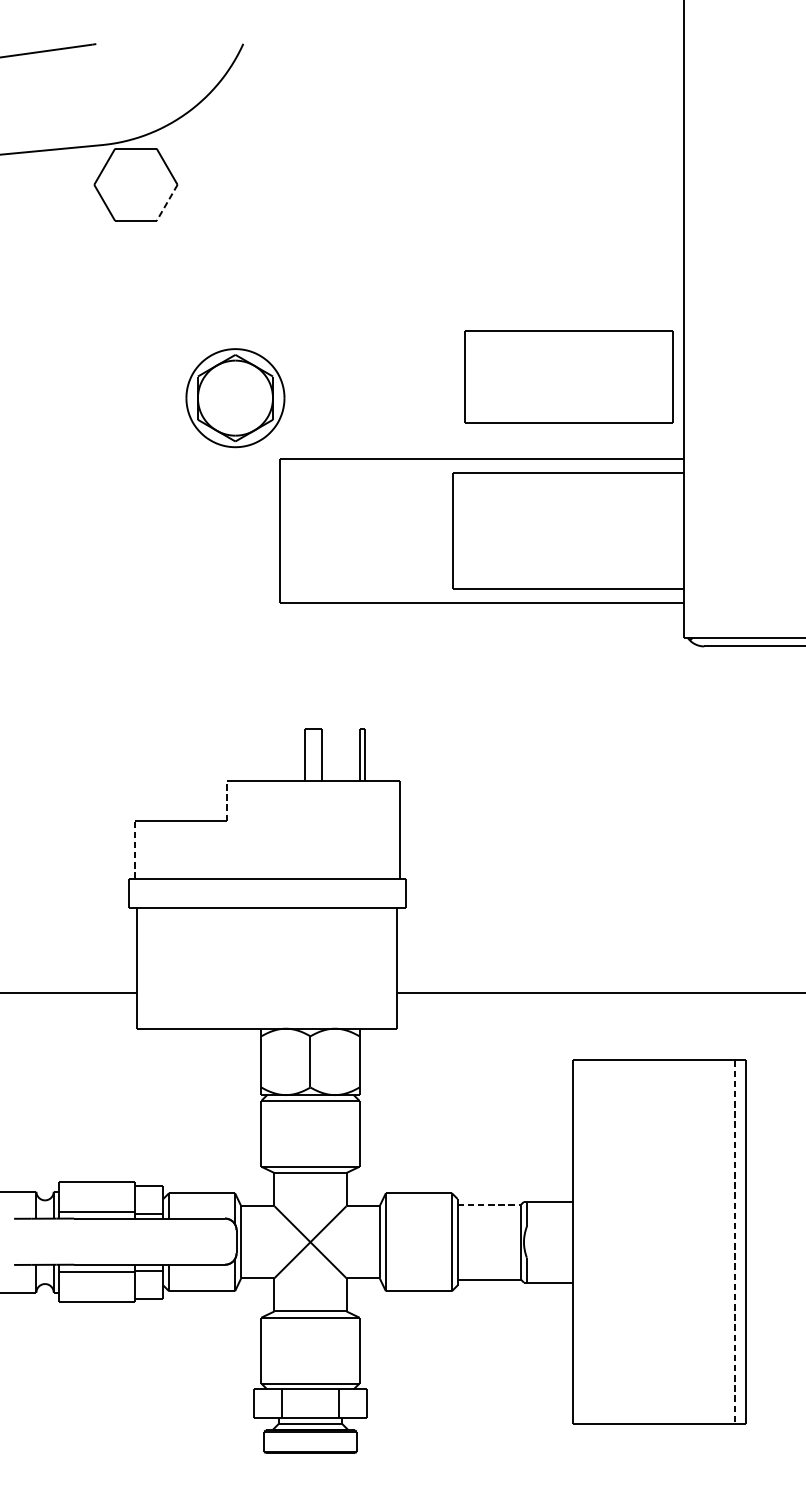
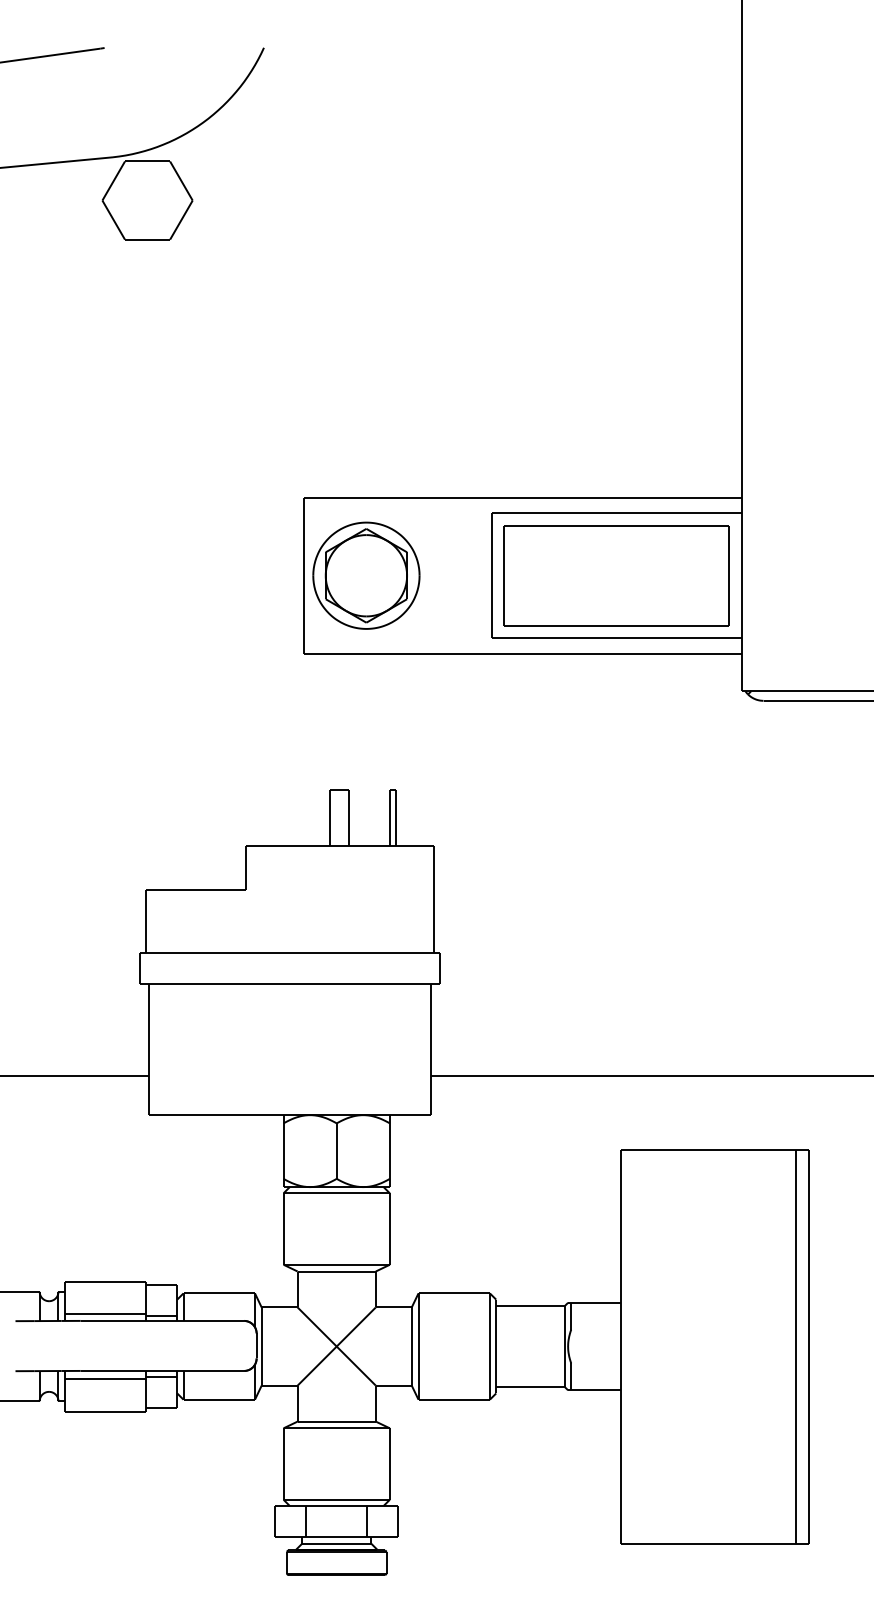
line: (167, 203) -> (181, 220), dashed -> solid
part: (568, 376) -> (616, 575), moved
part: (235, 397) -> (366, 575), moved
line: (227, 801) -> (246, 868), dashed -> solid
line: (134, 849) -> (146, 920), dashed -> solid
line: (490, 1204) -> (531, 1305), dashed -> solid
line: (734, 1242) -> (796, 1346), dashed -> solid

